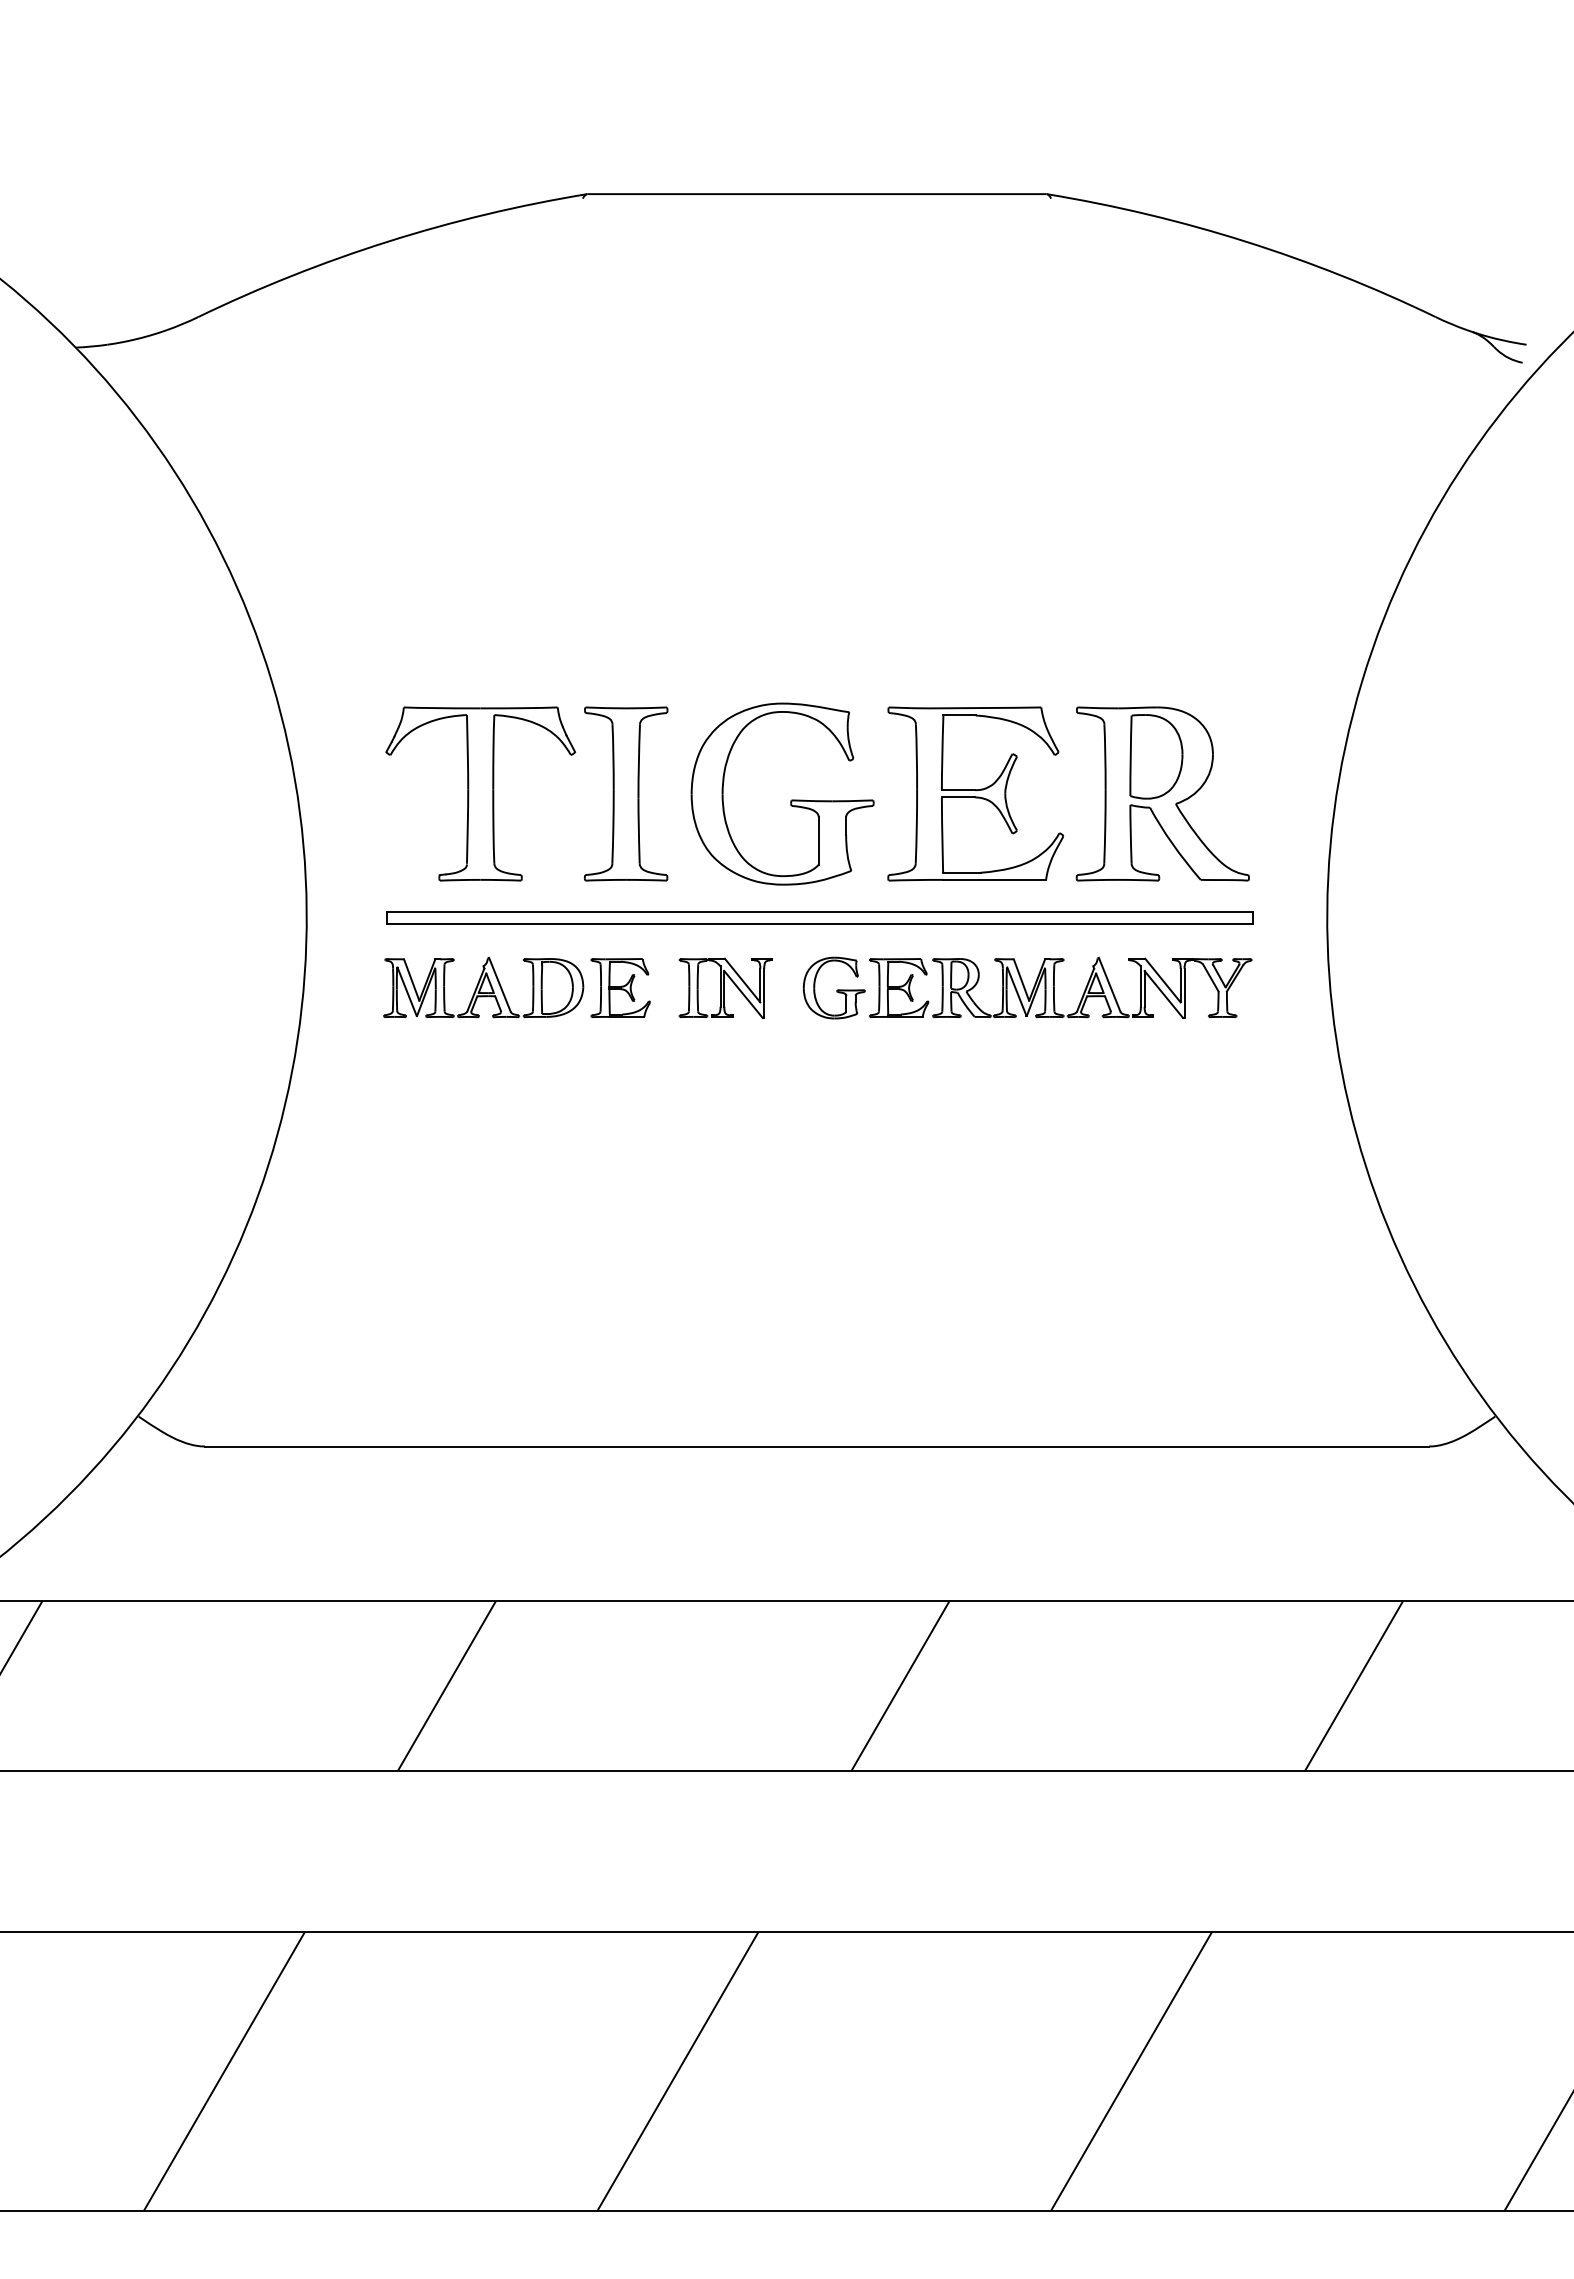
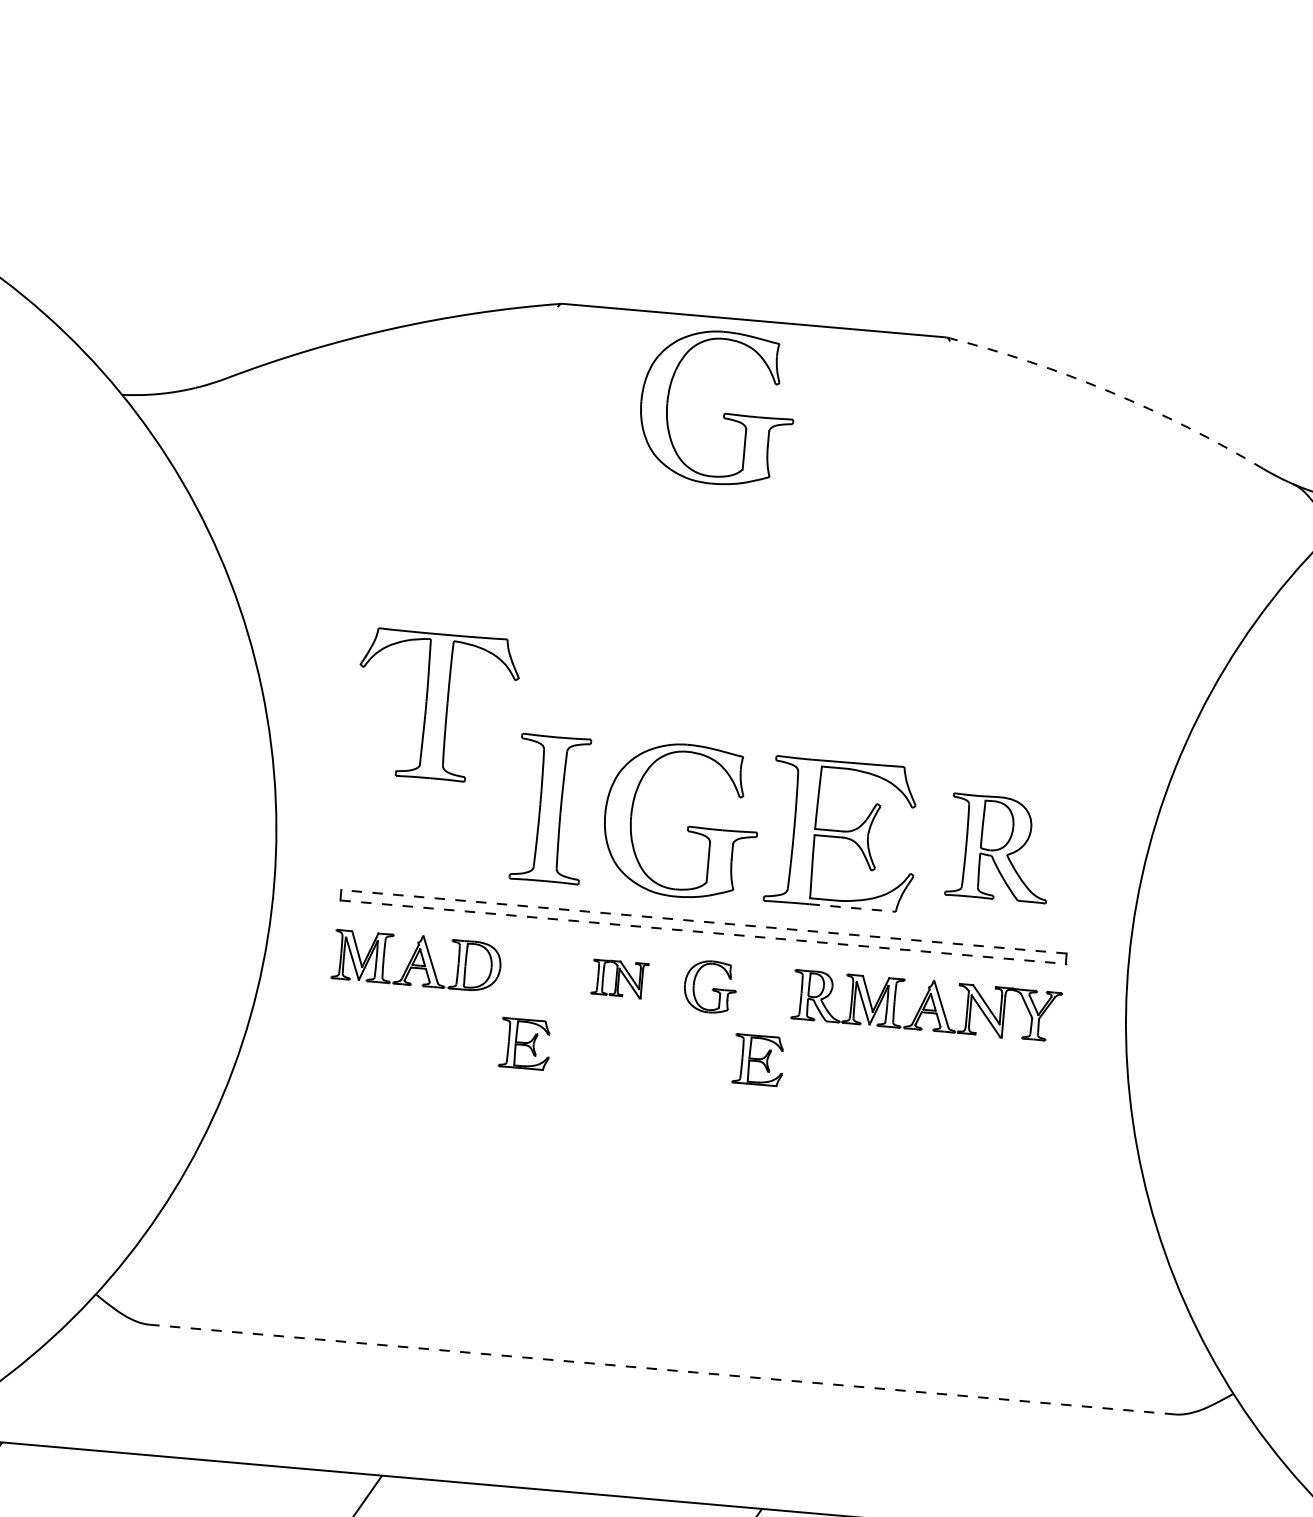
arc: (1245, 241) -> (1109, 391), solid -> dashed
part: (790, 307) -> (723, 413), added
part: (480, 793) -> (436, 705), moved
part: (1162, 793) -> (999, 847), size x0.7
line: (995, 879) -> (853, 907), solid -> dashed
line: (819, 911) -> (703, 921), solid -> dashed
line: (819, 924) -> (702, 932), solid -> dashed
part: (620, 987) -> (525, 1043), moved
part: (725, 987) -> (619, 978), size x0.7
part: (899, 987) -> (759, 1059), moved
line: (816, 1446) -> (662, 1369), solid -> dashed

